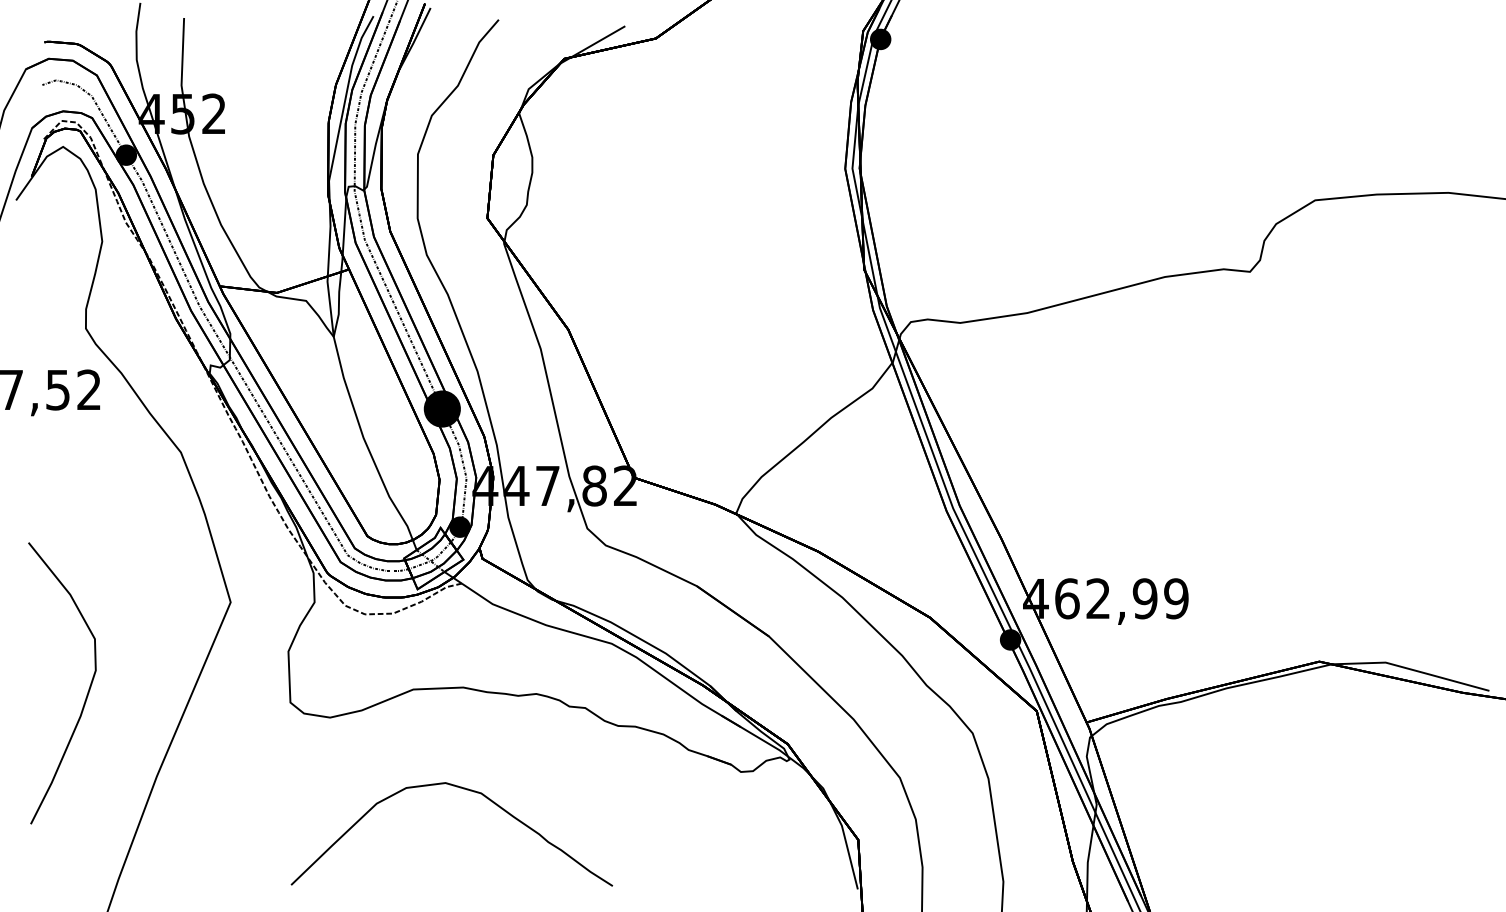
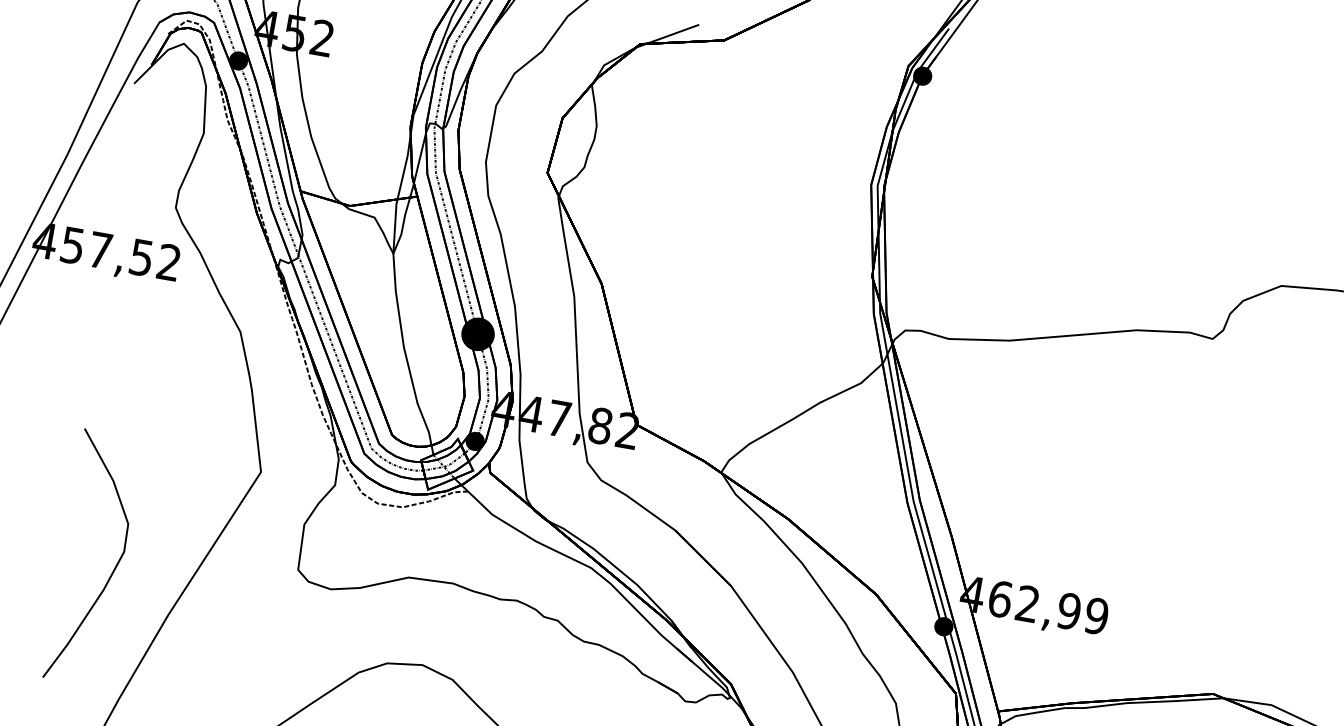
curve: (87, 691) -> (113, 569), moved

